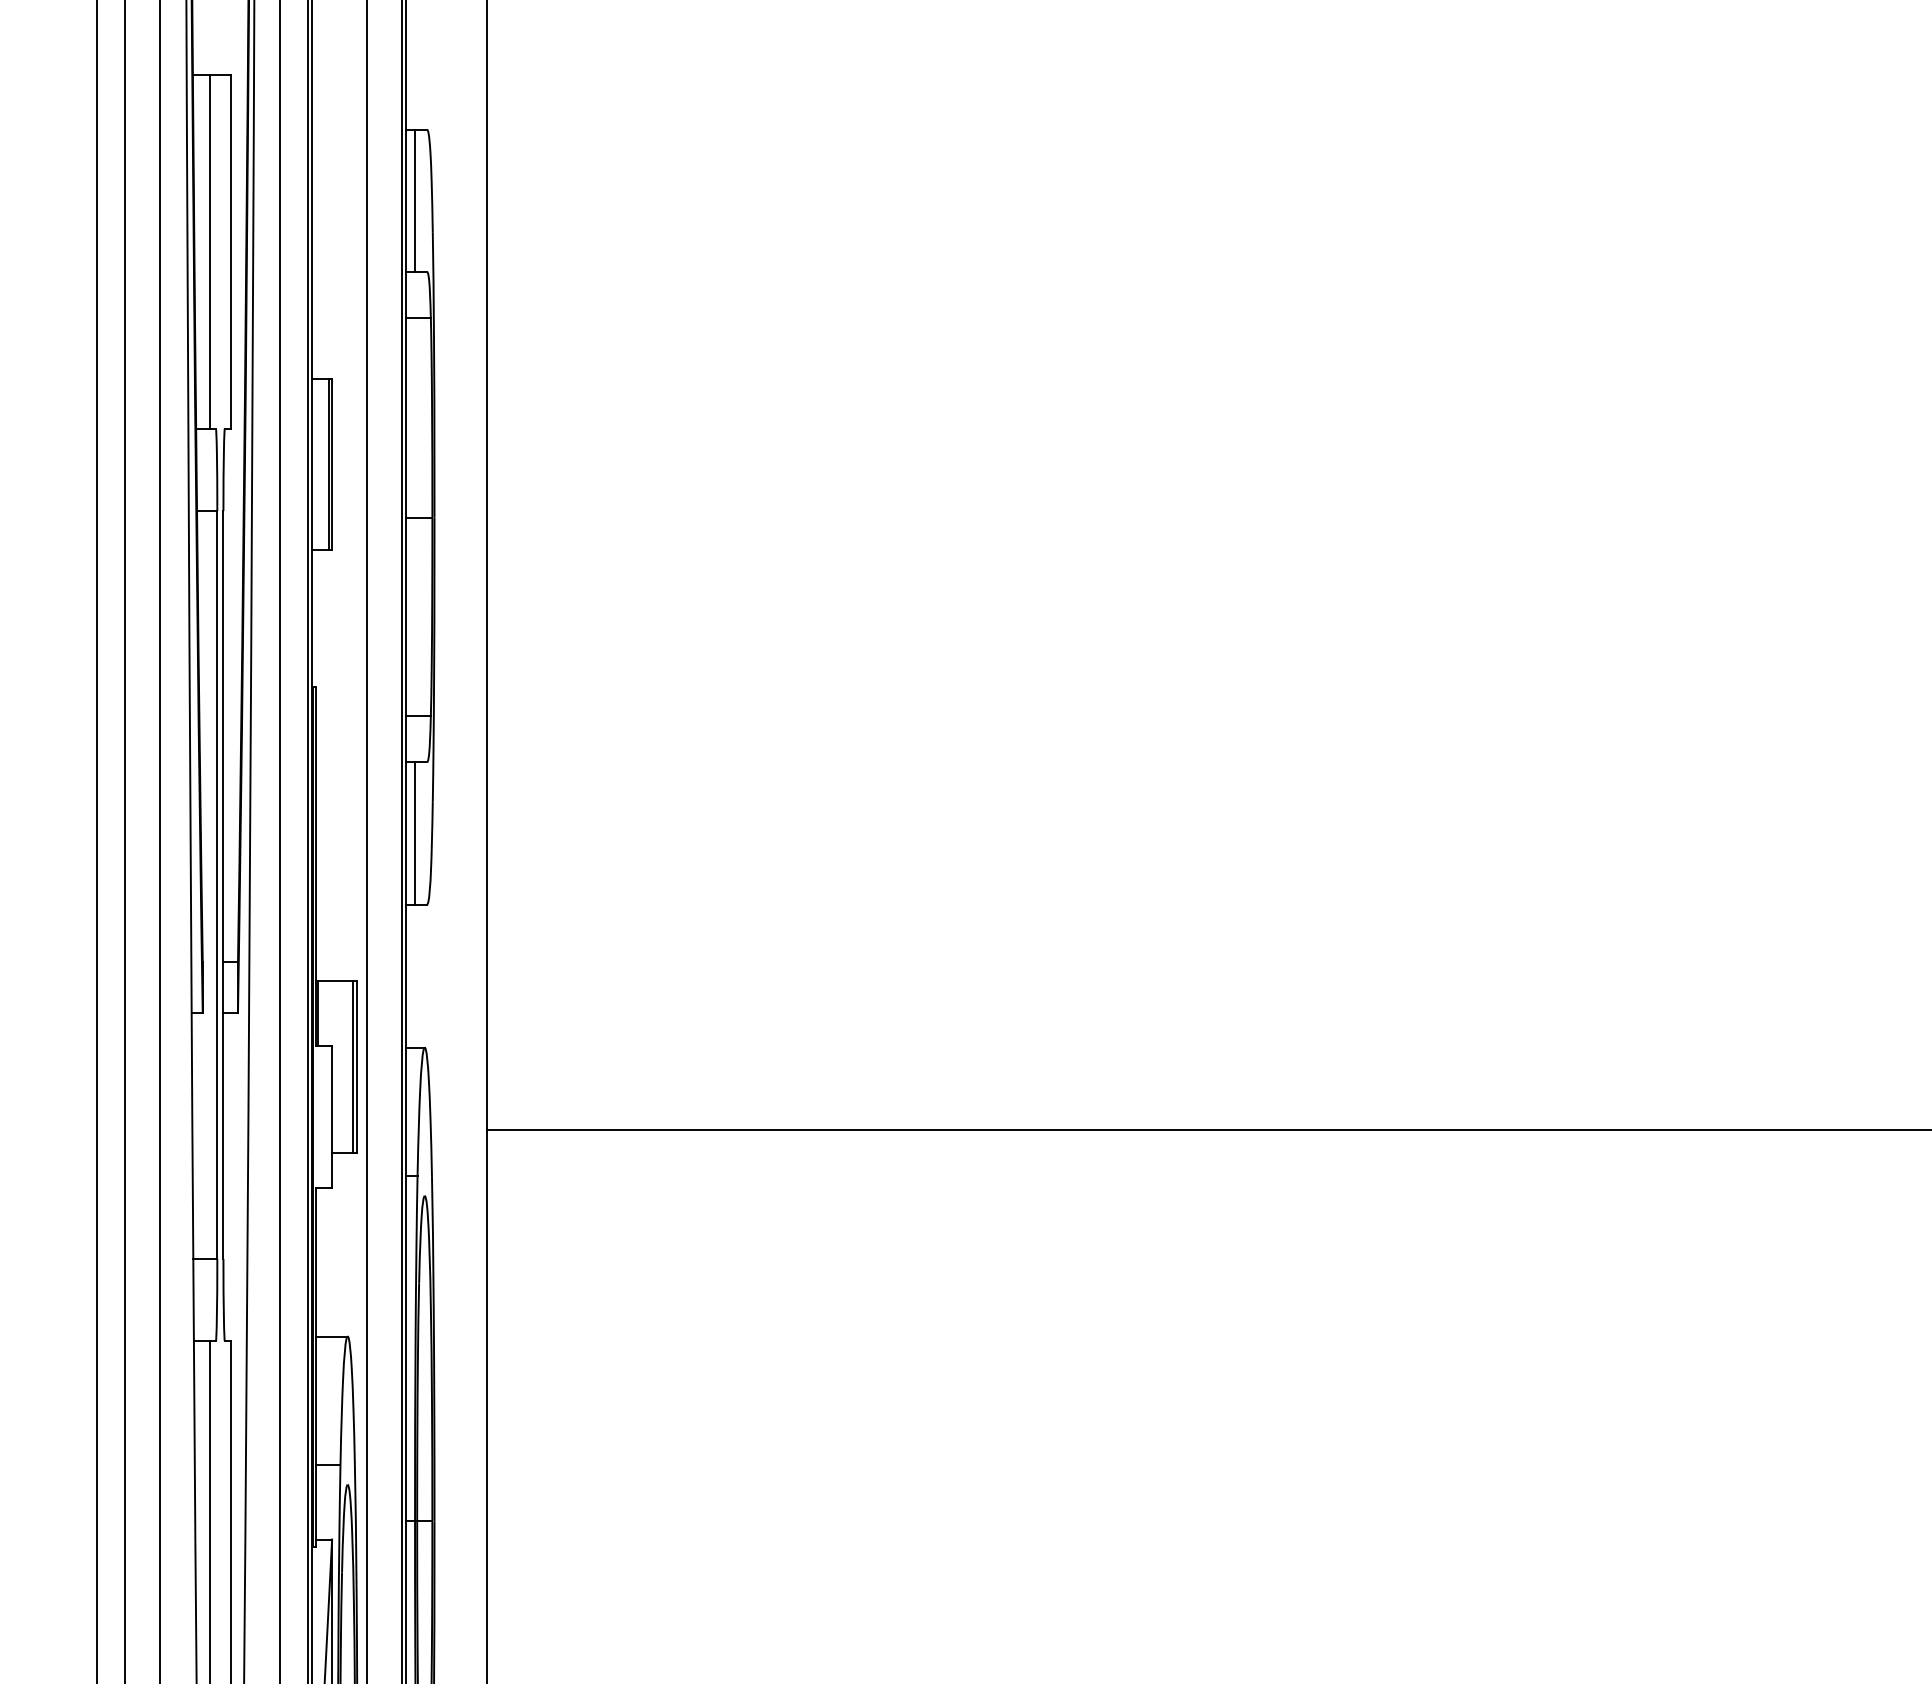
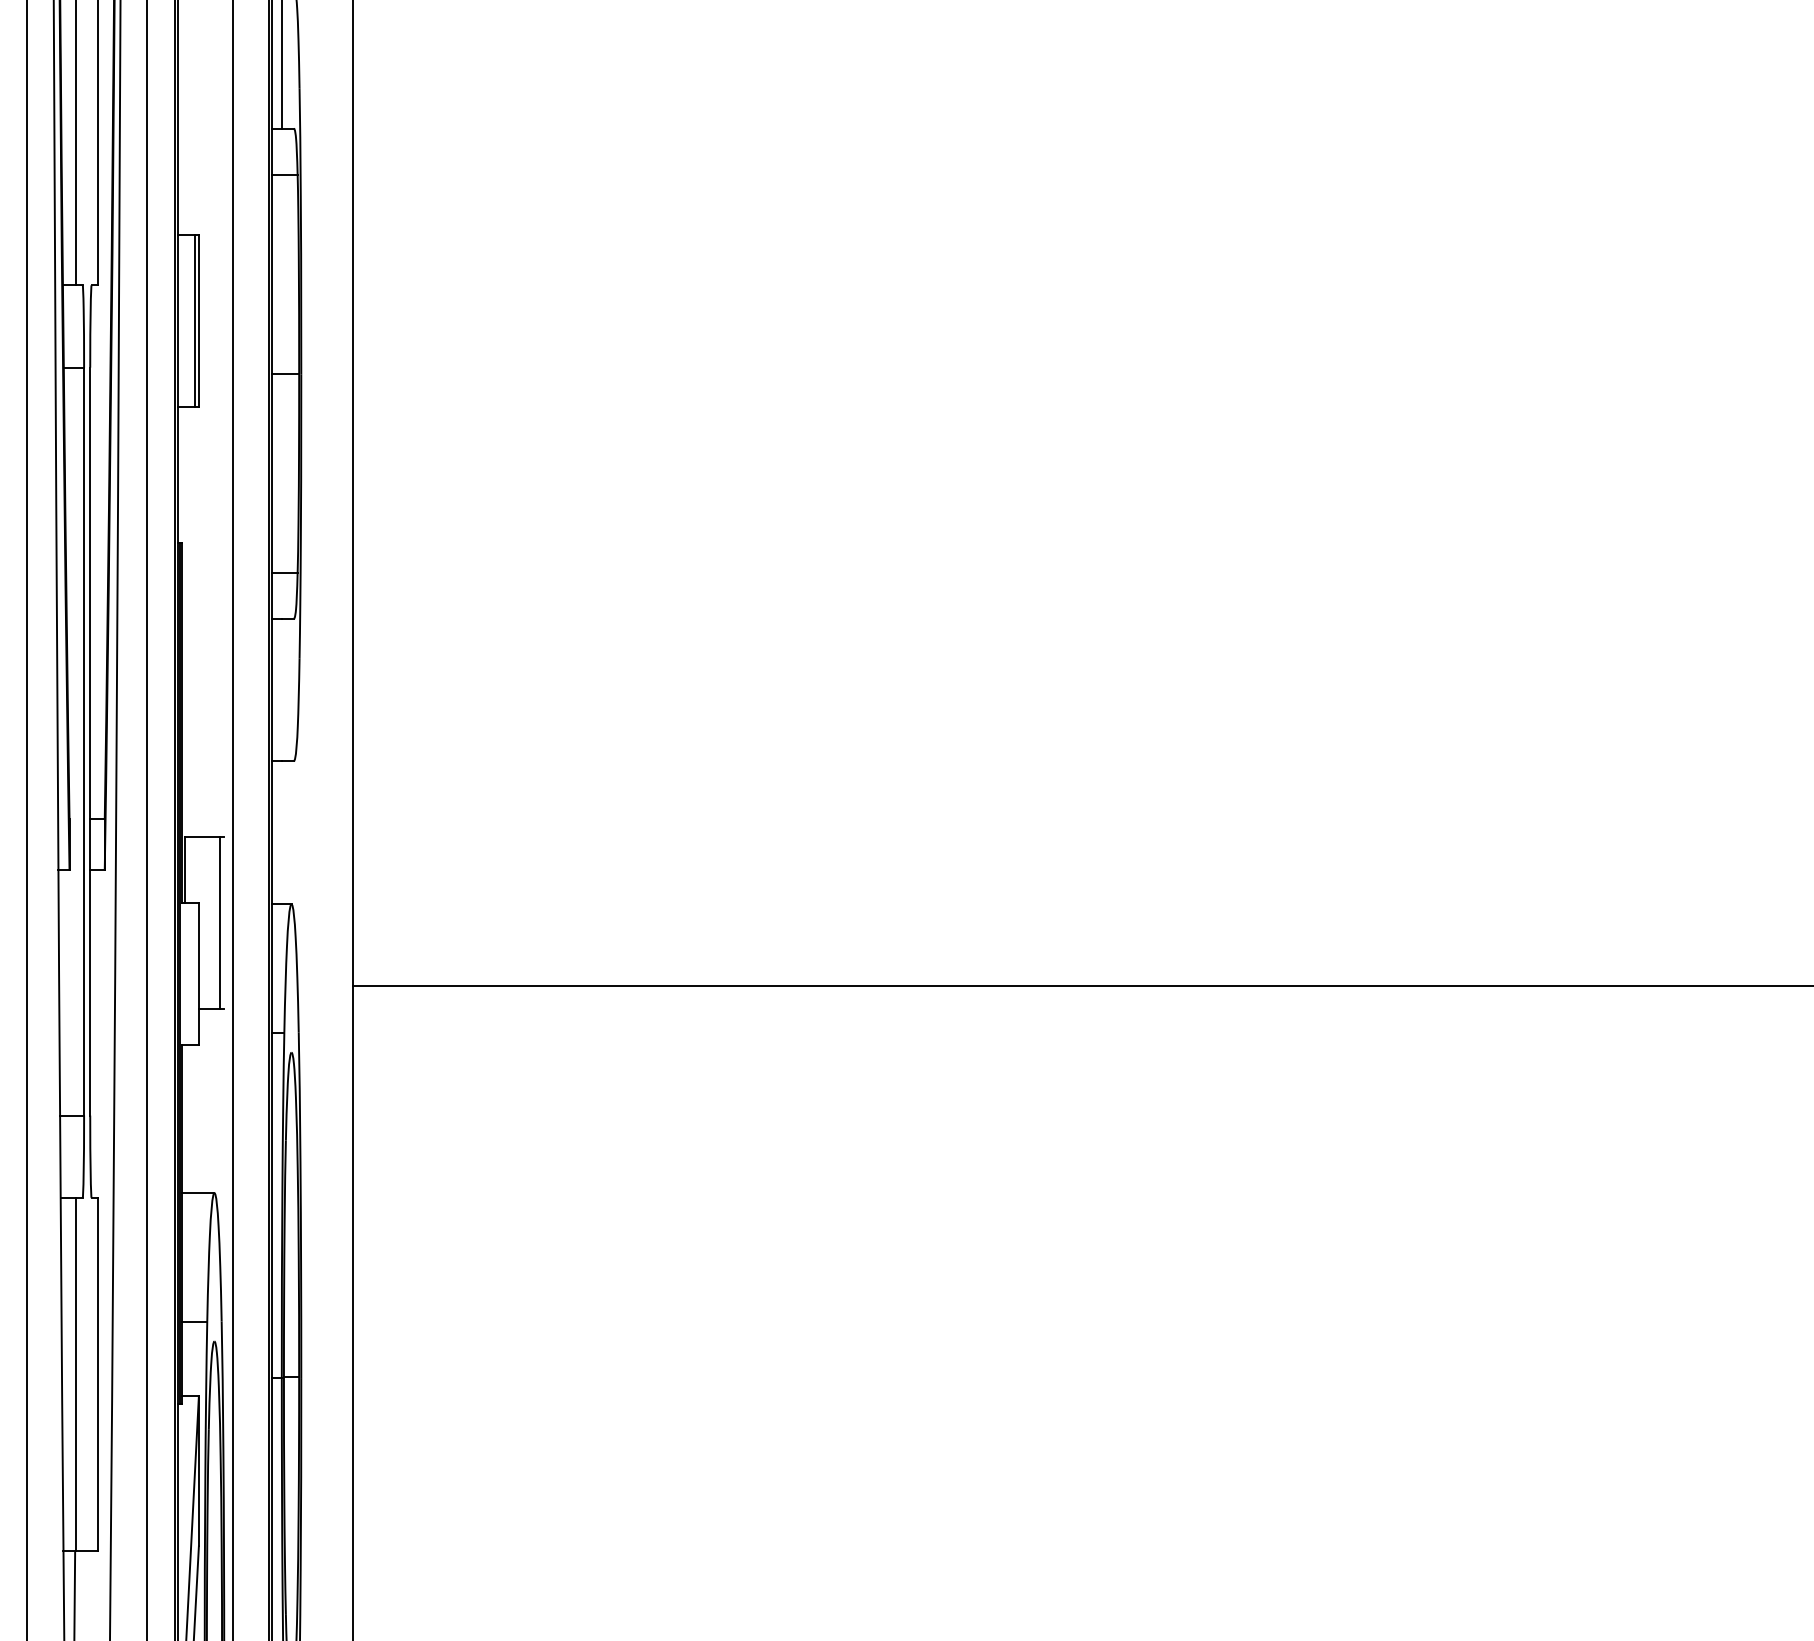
line: (415, 833) -> (282, 690), removed
line: (357, 1066) -> (224, 923), removed

